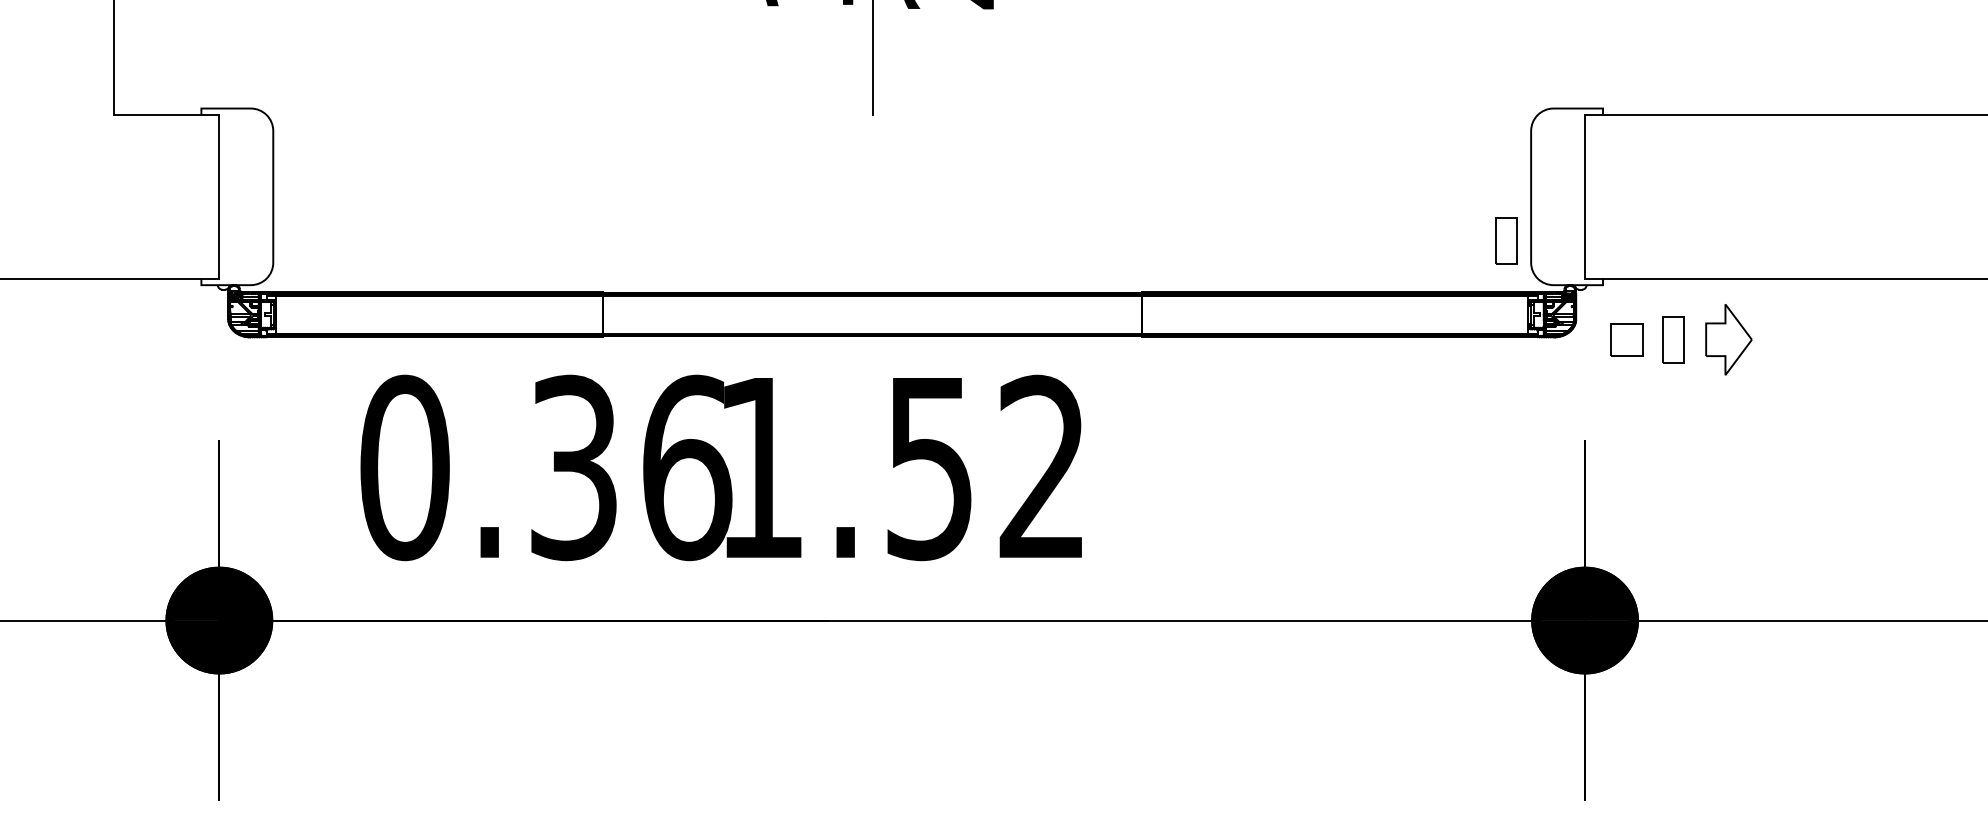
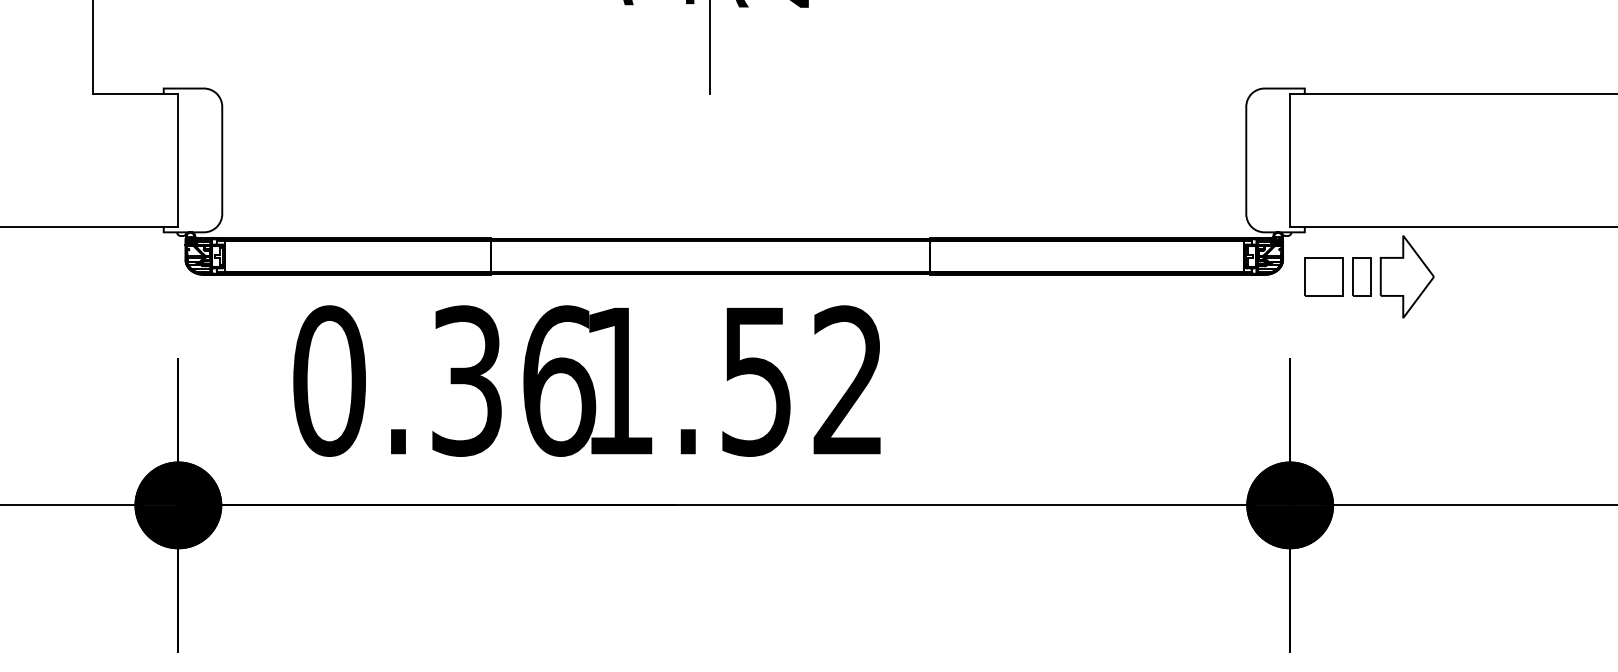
part: (1506, 240) -> (1226, 195), removed
part: (1626, 339) -> (1323, 276), size x1.43
part: (1728, 339) -> (1406, 276), size x1.43

